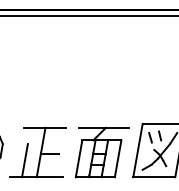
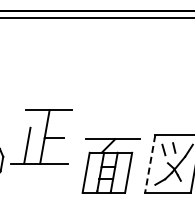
line: (138, 151) -> (150, 164), solid -> dashed
part: (38, 152) -> (41, 136), moved

